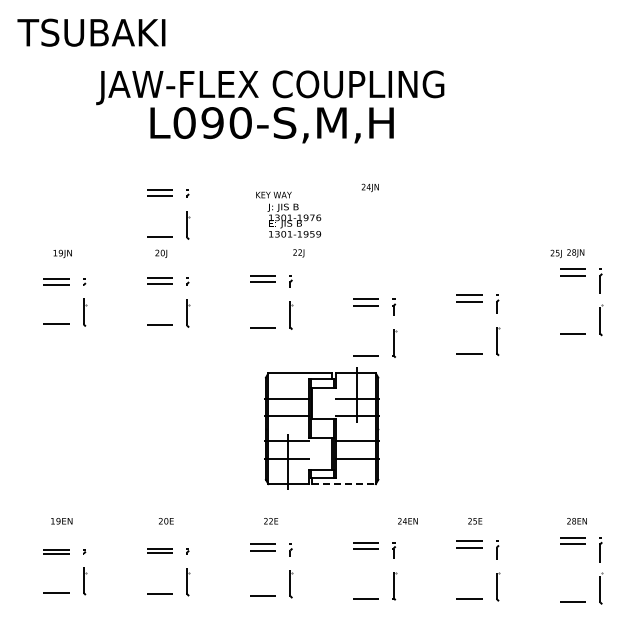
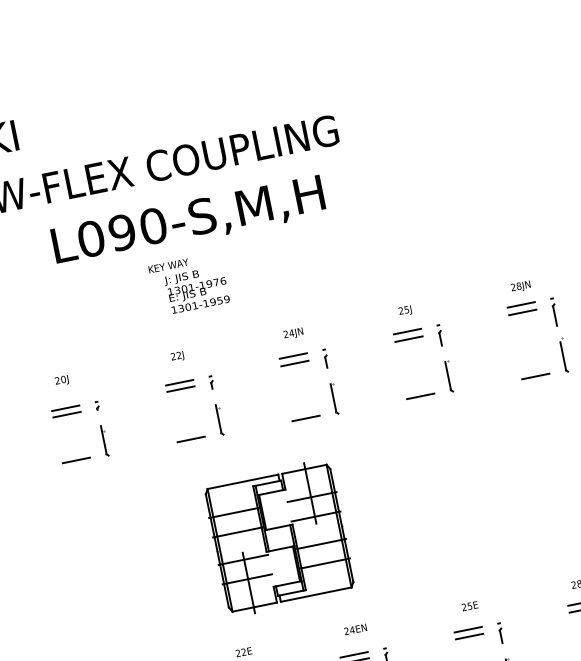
text: (271, 125) -> (188, 222), moved
text: (369, 187) -> (292, 333), moved
part: (168, 196) -> (57, 315), removed
text: (288, 214) -> (189, 284), moved
text: (298, 253) -> (177, 356), moved
text: (555, 253) -> (404, 310), moved
part: (496, 327) -> (444, 361), moved
part: (393, 329) -> (330, 383), moved
line: (343, 484) -> (315, 595), dashed -> solid
text: (407, 521) -> (355, 629), moved

